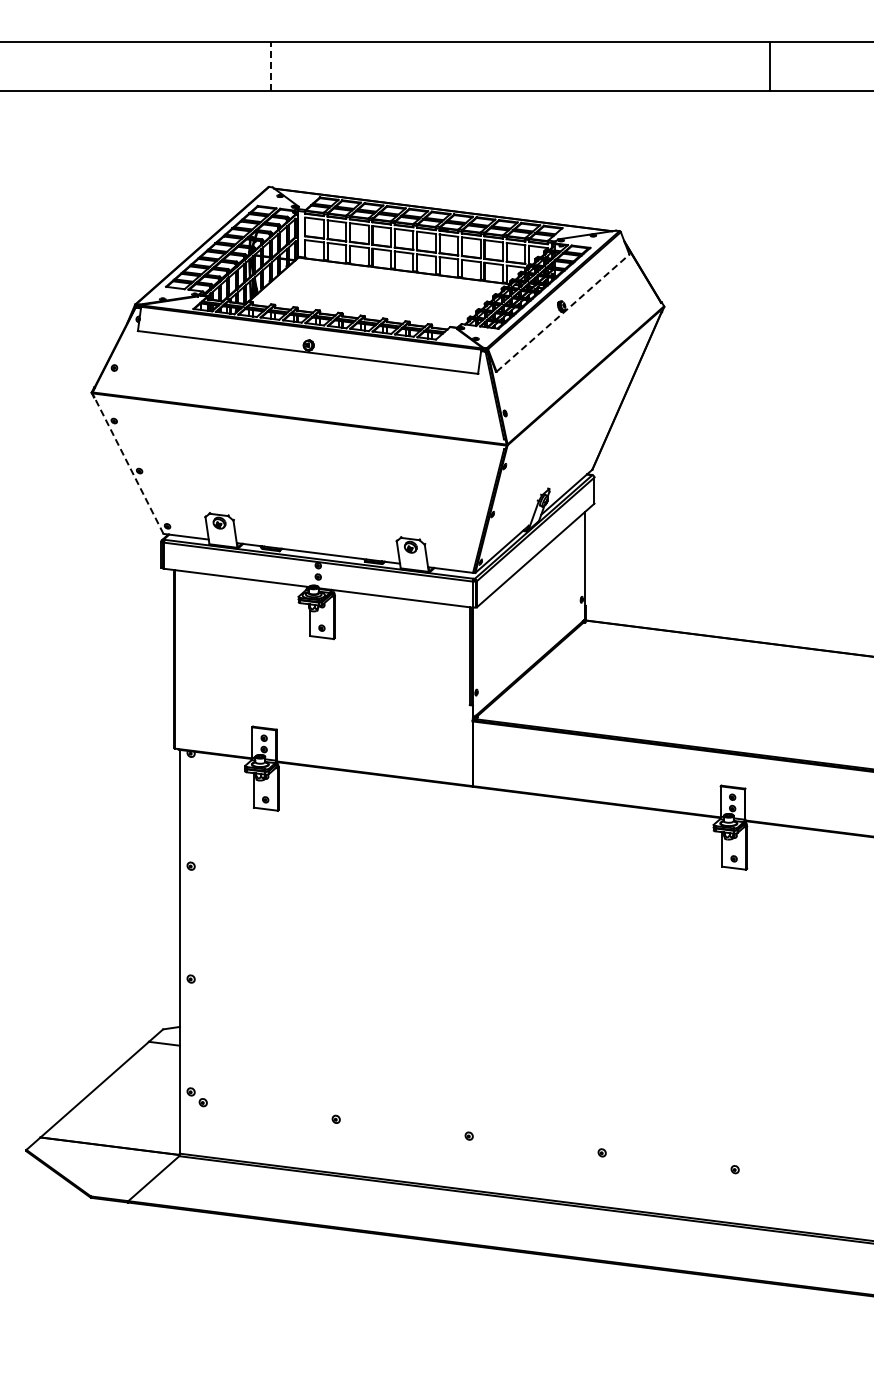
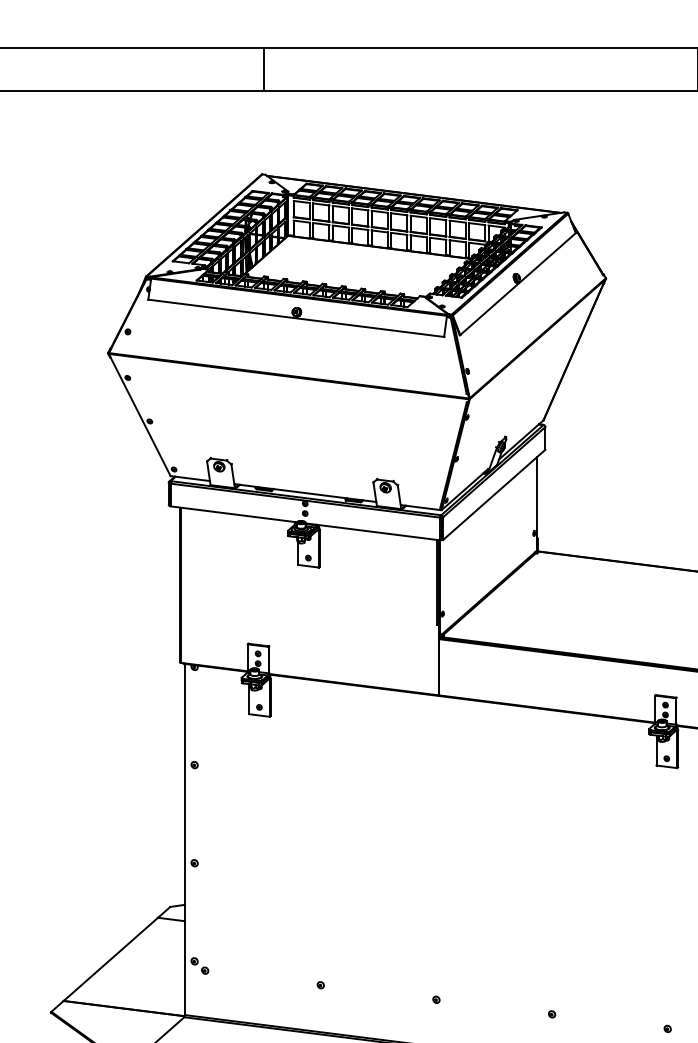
line: (270, 66) -> (263, 69), dashed -> solid
line: (563, 313) -> (518, 284), dashed -> solid
line: (127, 463) -> (139, 414), dashed -> solid

